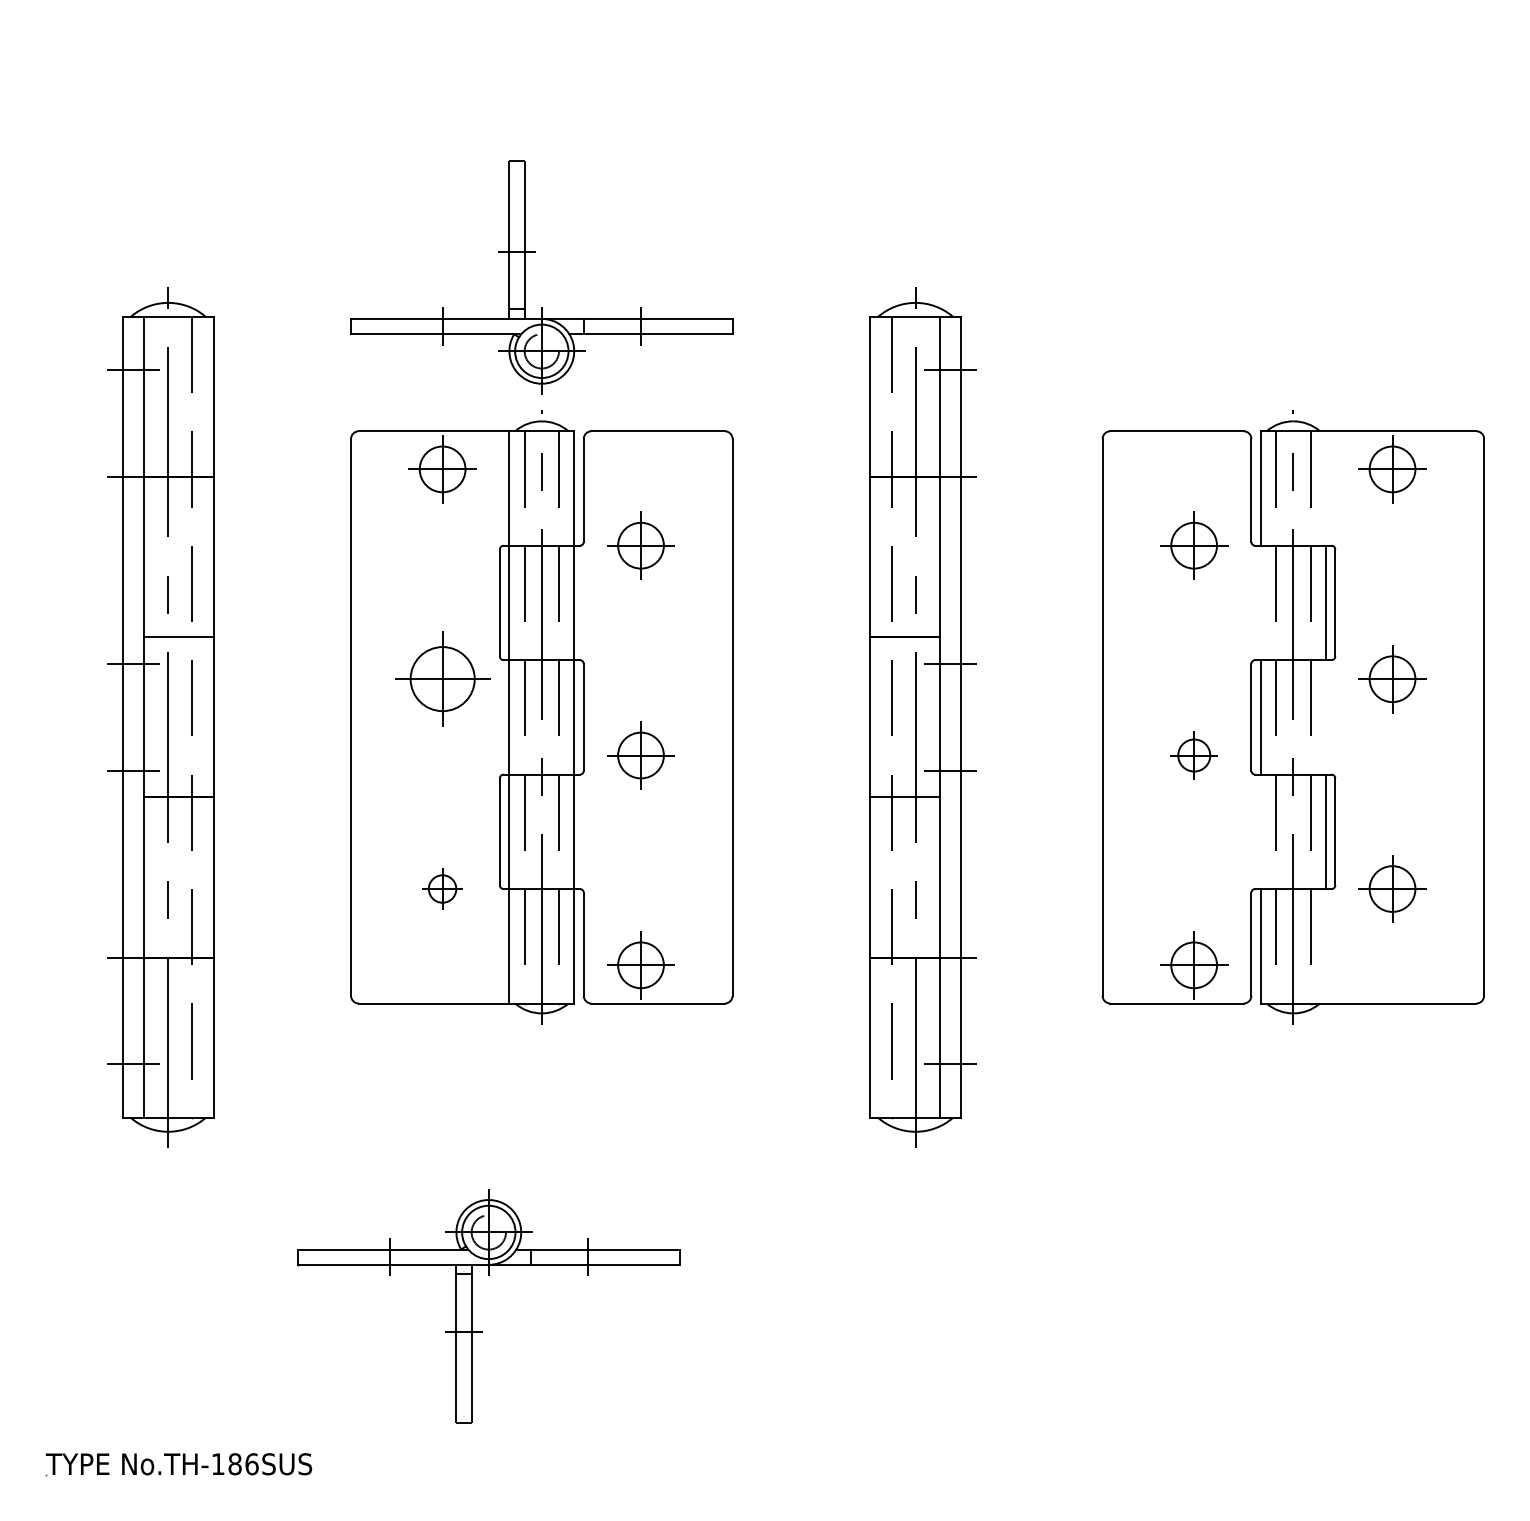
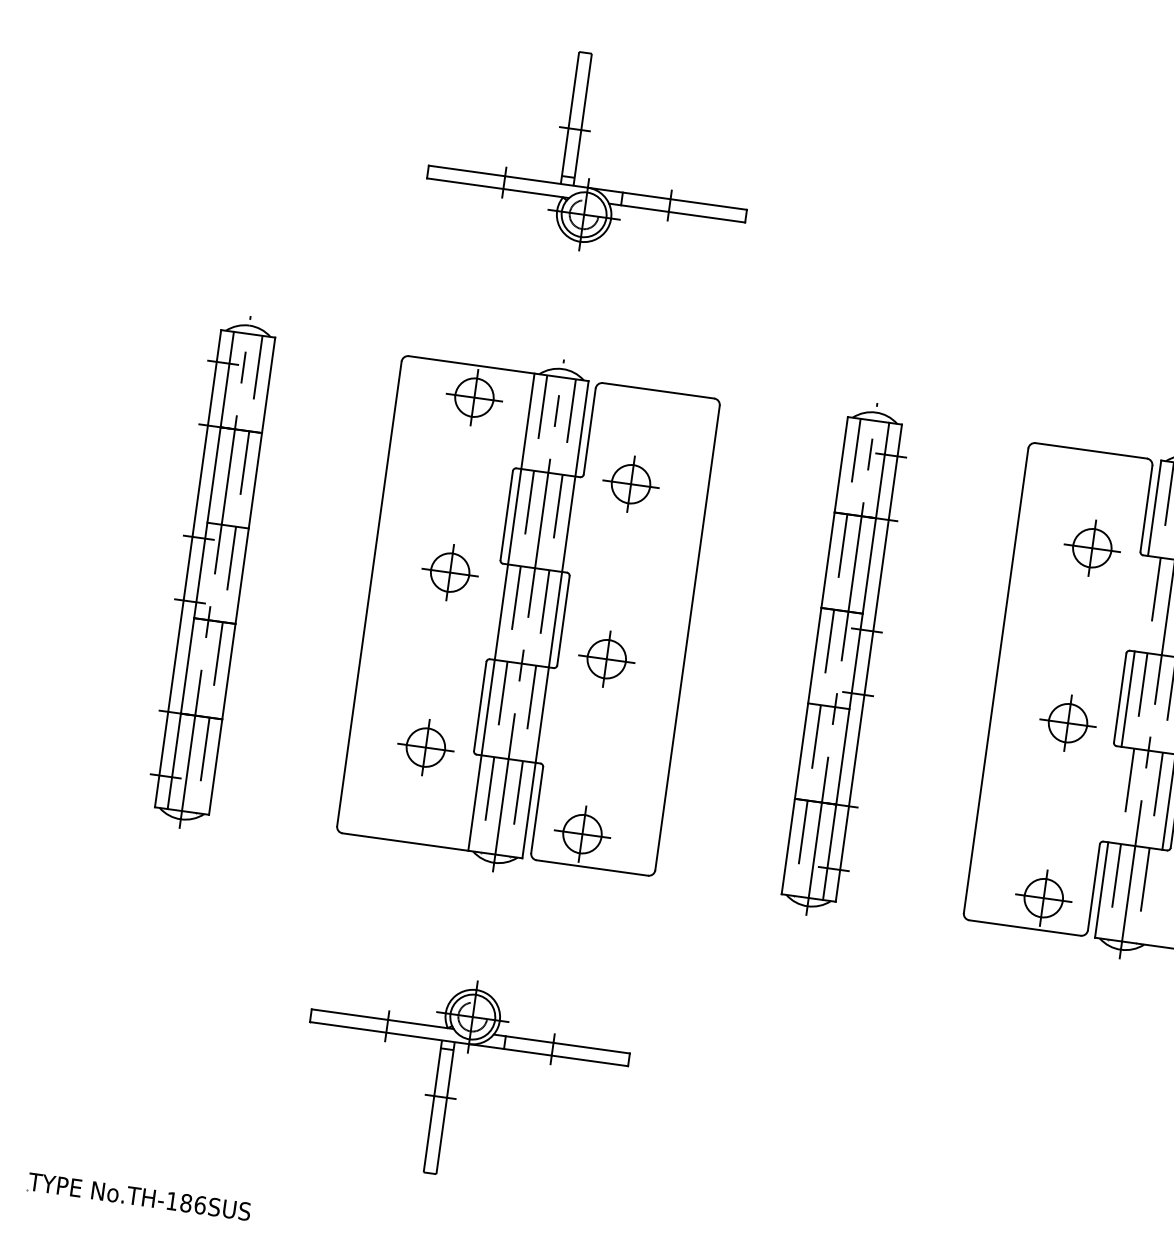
part: (525, 277) -> (579, 151), moved
part: (442, 679) -> (450, 572), size x0.71
part: (160, 717) -> (210, 571), size x0.71
part: (922, 717) -> (845, 660), size x0.71
part: (1194, 755) -> (1068, 723), size x1.43
part: (442, 888) -> (425, 747), size x1.67
part: (472, 1306) -> (450, 1076), moved

